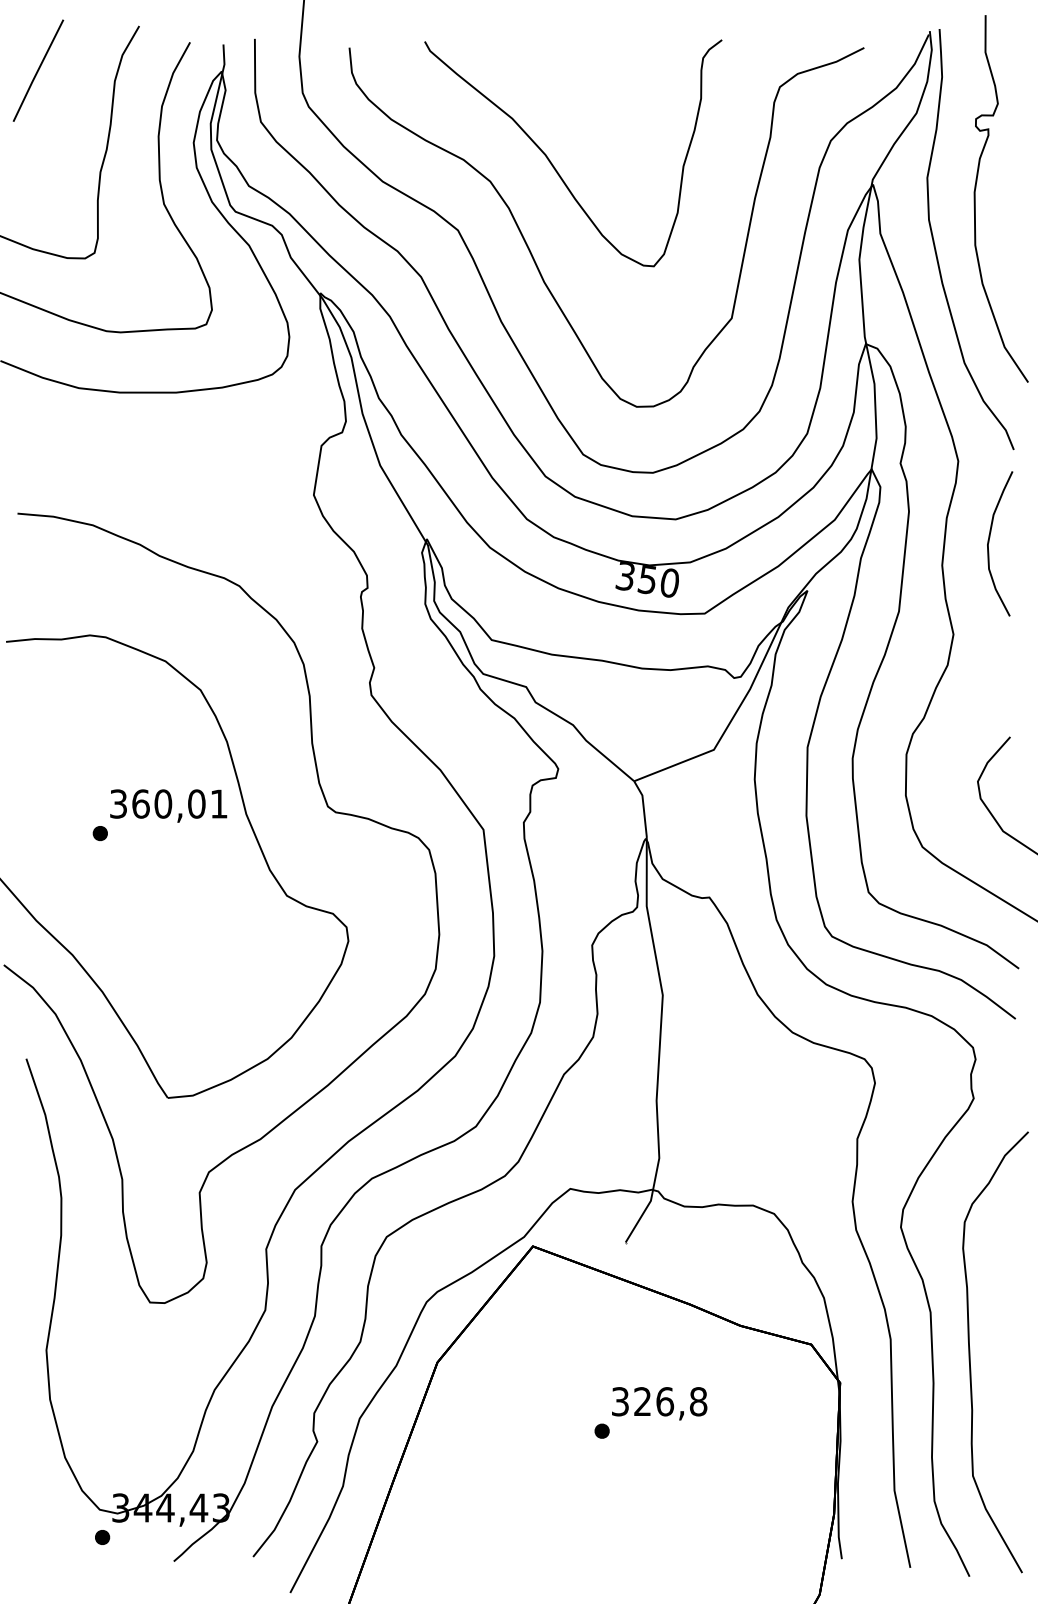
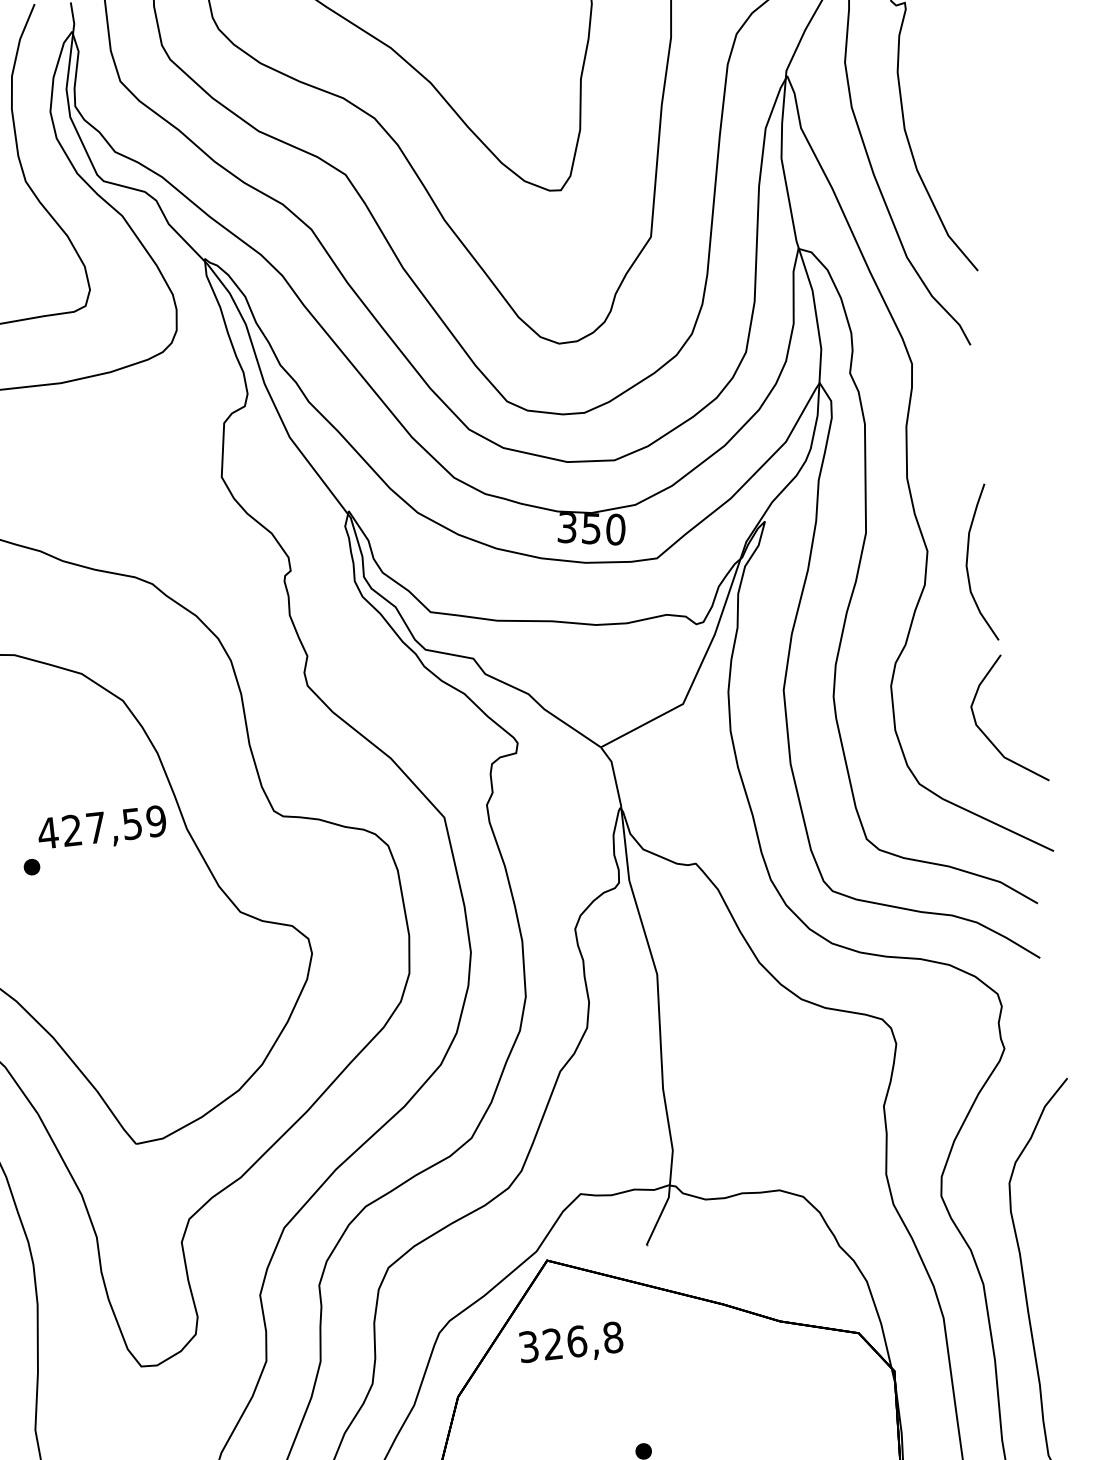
curve: (989, 542) -> (968, 563), moved
text: (168, 803) -> (101, 826), 360,01 -> 427,59
text: (659, 1403) -> (571, 1344), moved

